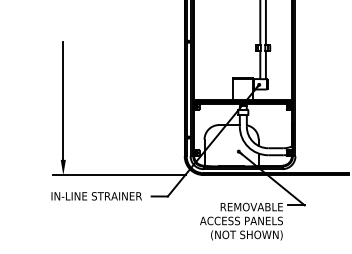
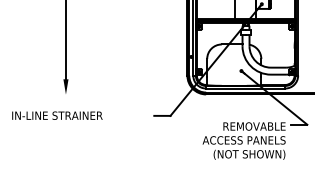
line: (118, 175) -> (121, 94), removed
text: (96, 196) -> (57, 115), moved

